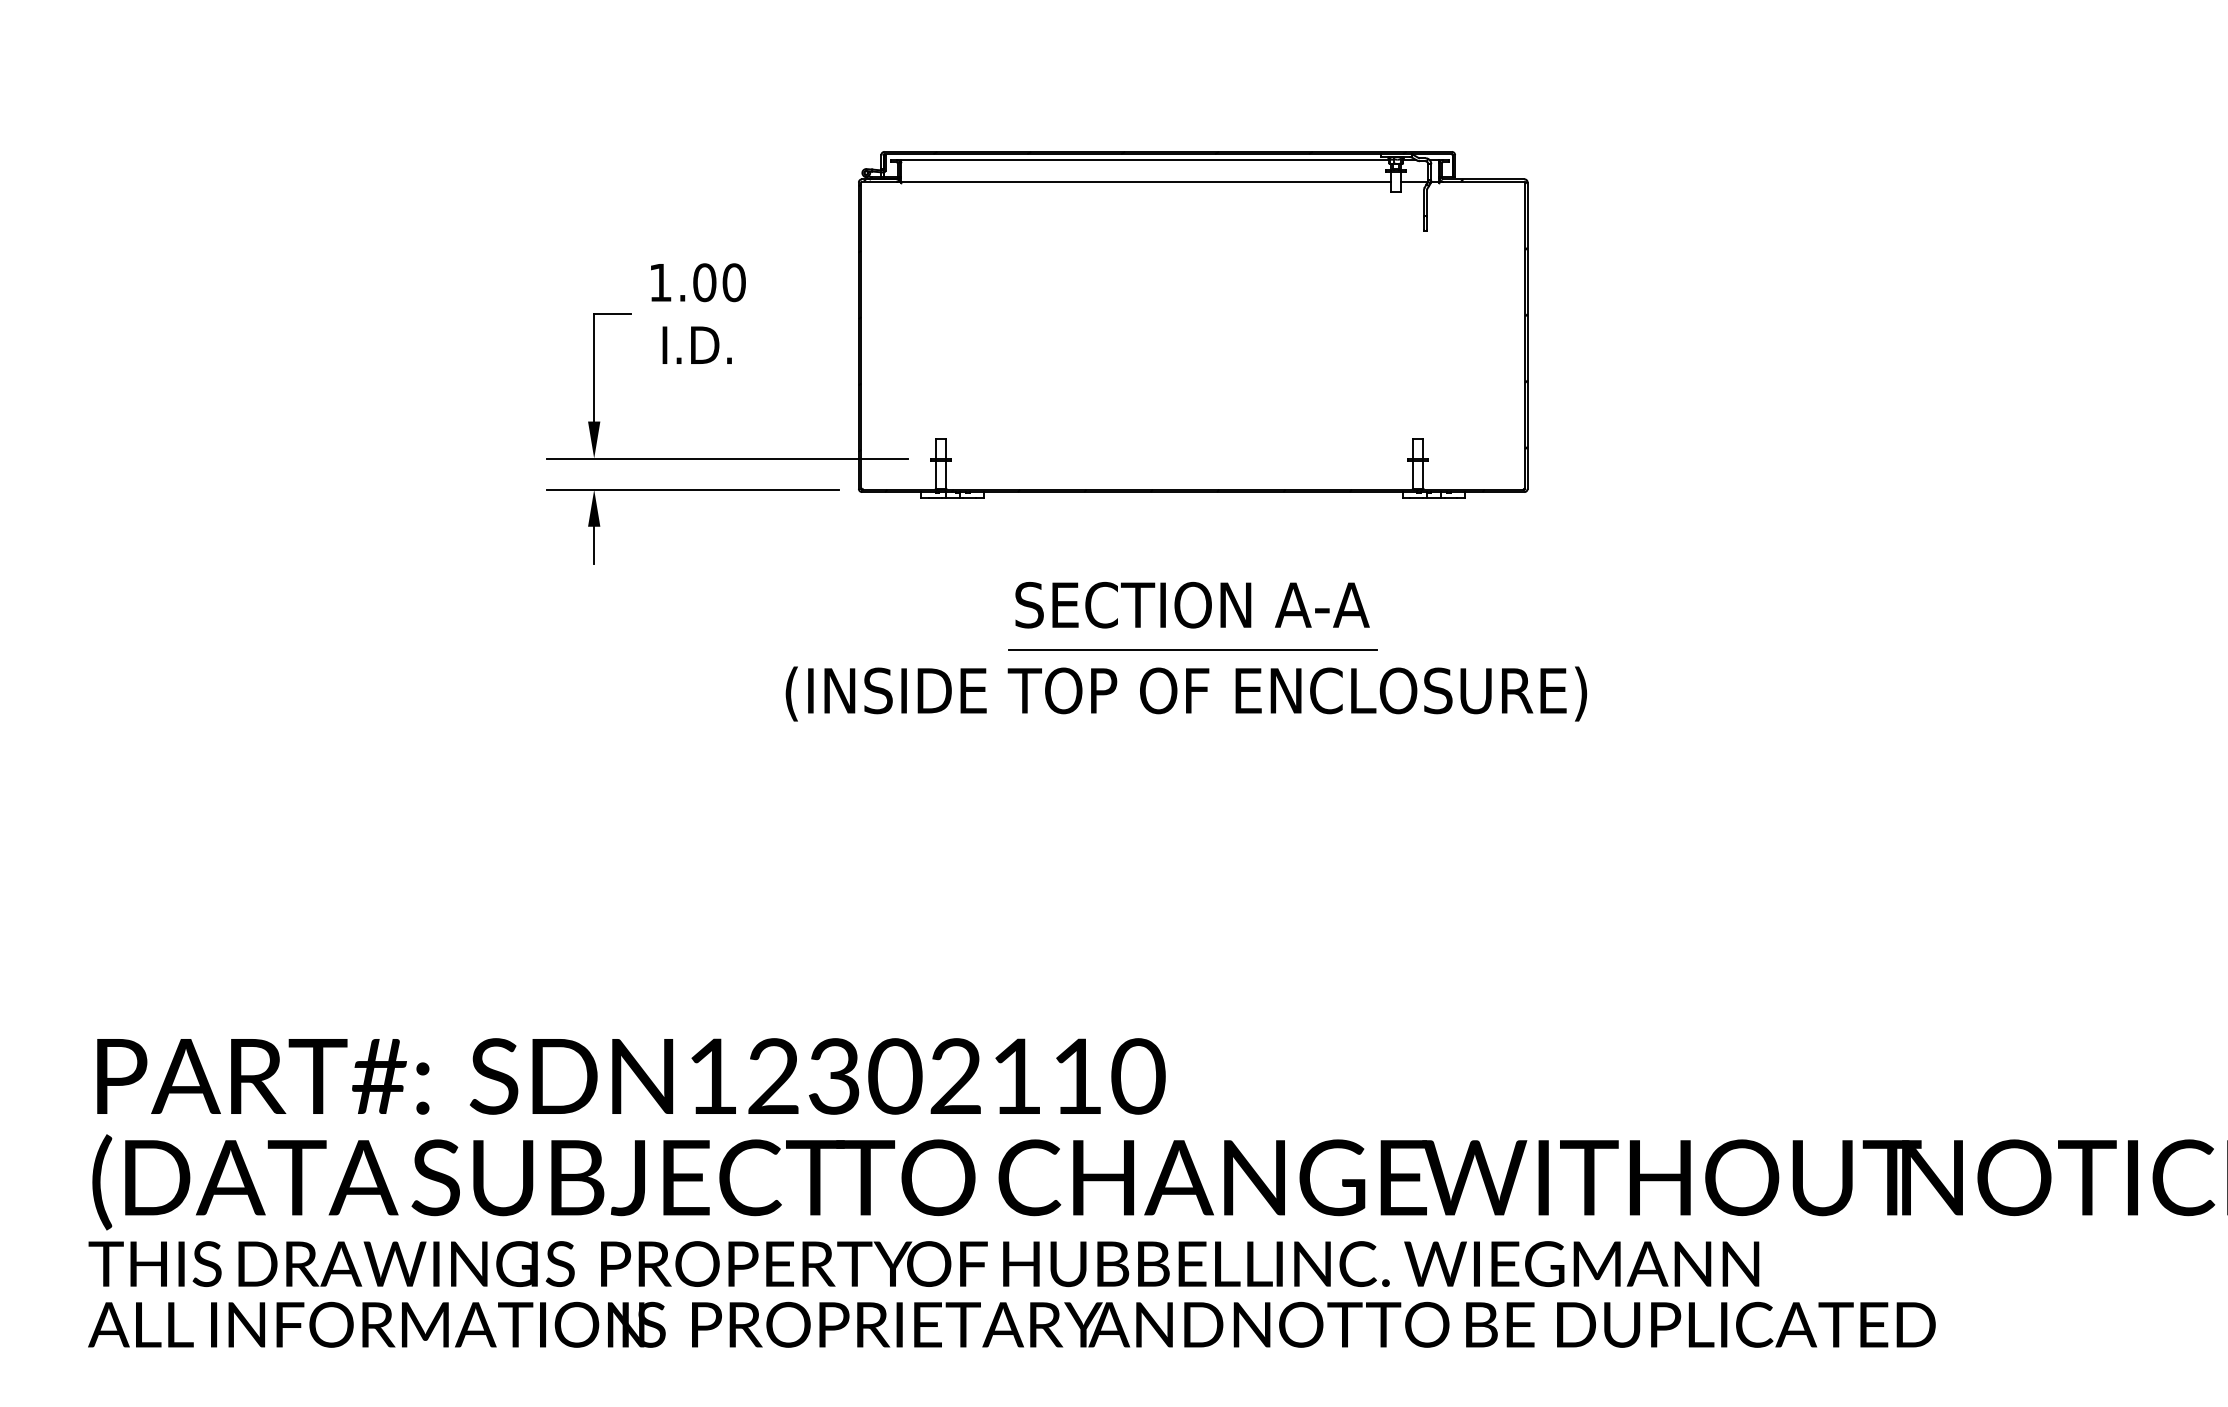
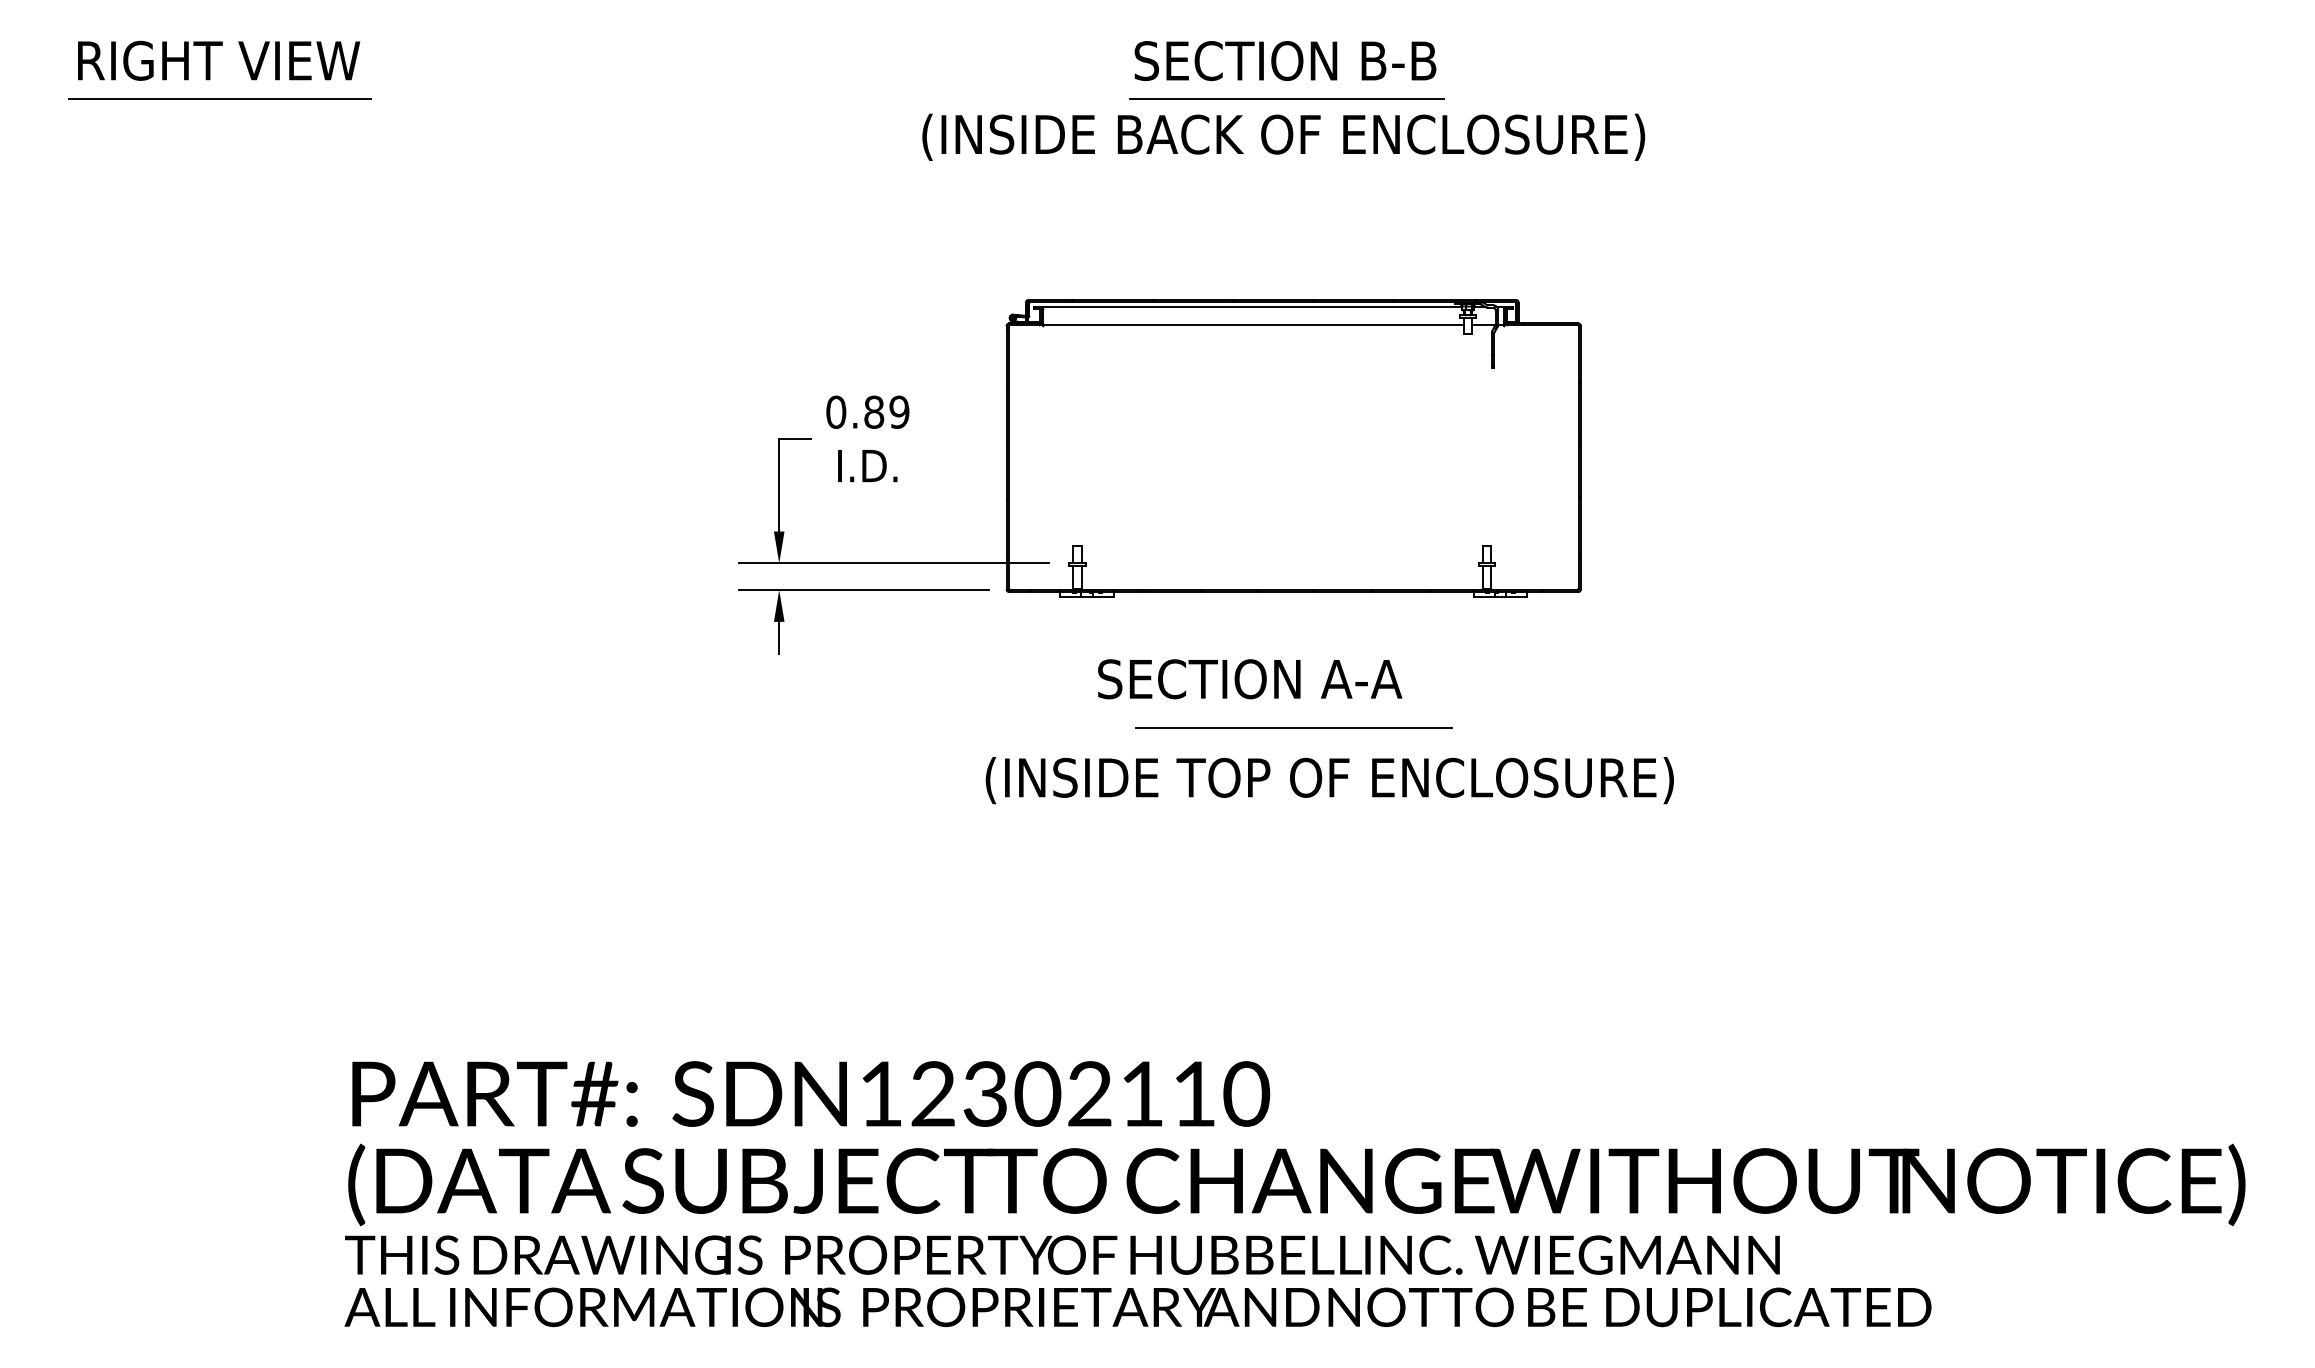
text: (696, 281) -> (867, 411), 1.00 -> 0.89
text: (1192, 605) -> (1250, 679), moved
text: (1185, 693) -> (1329, 780), moved

